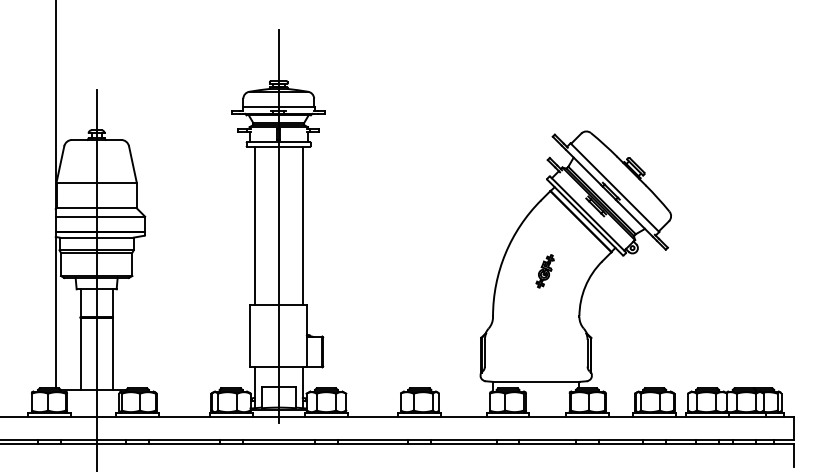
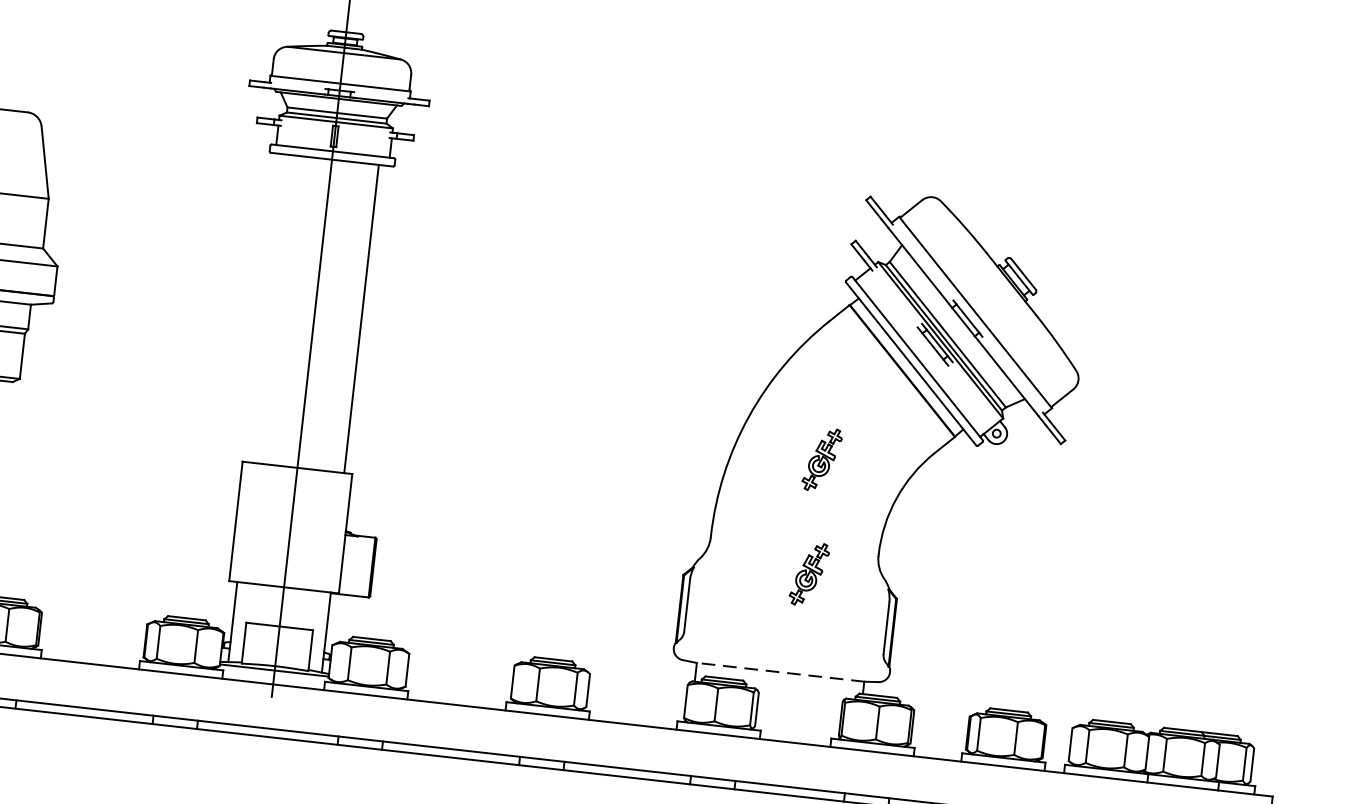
line: (254, 225) -> (267, 307), removed
part: (544, 330) -> (807, 574), added
line: (535, 381) -> (779, 671), solid -> dashed

